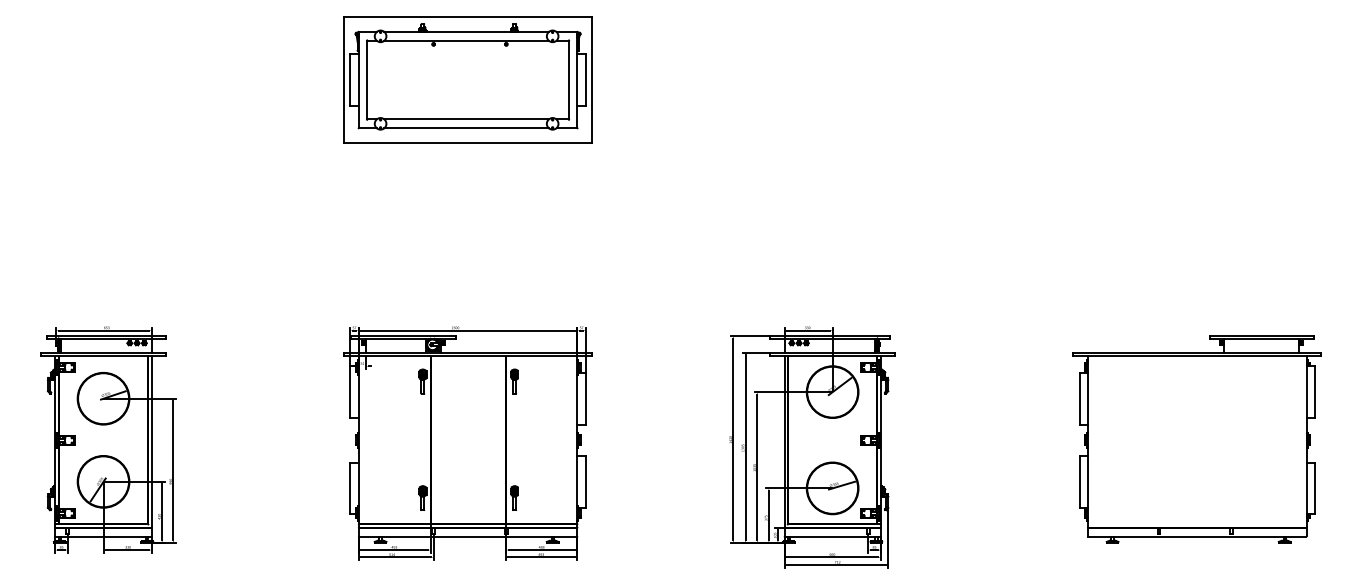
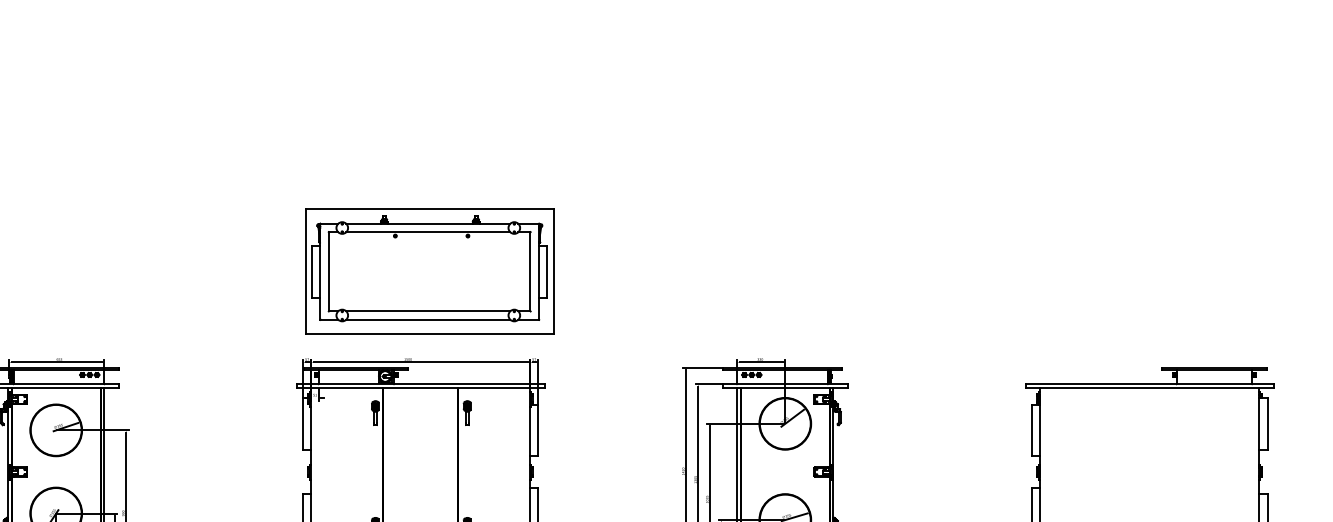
part: (467, 79) -> (429, 271), moved

